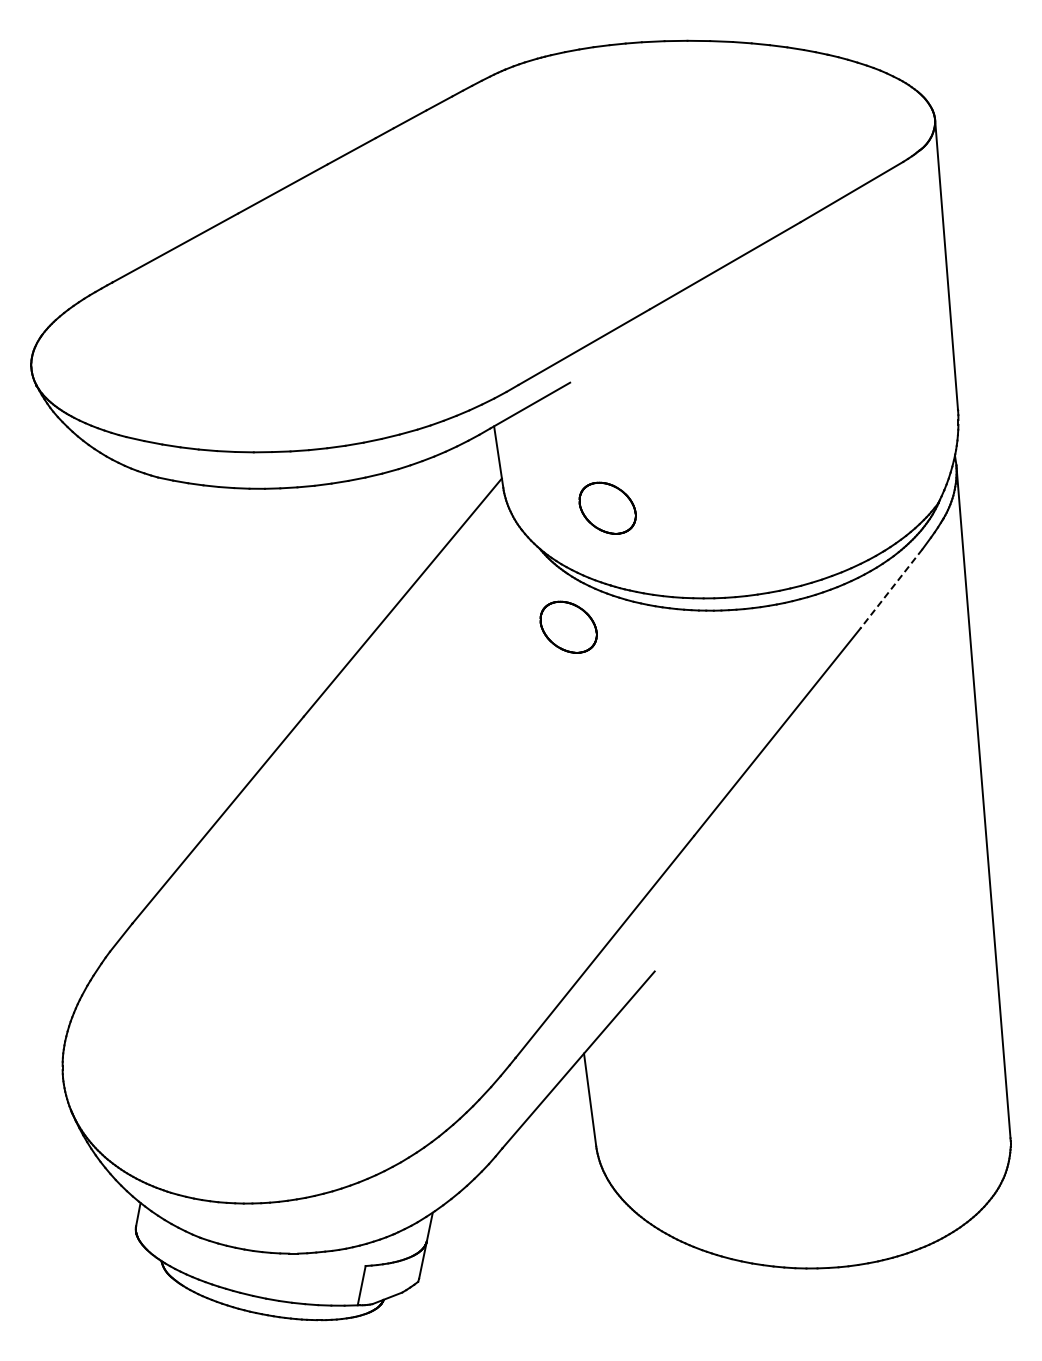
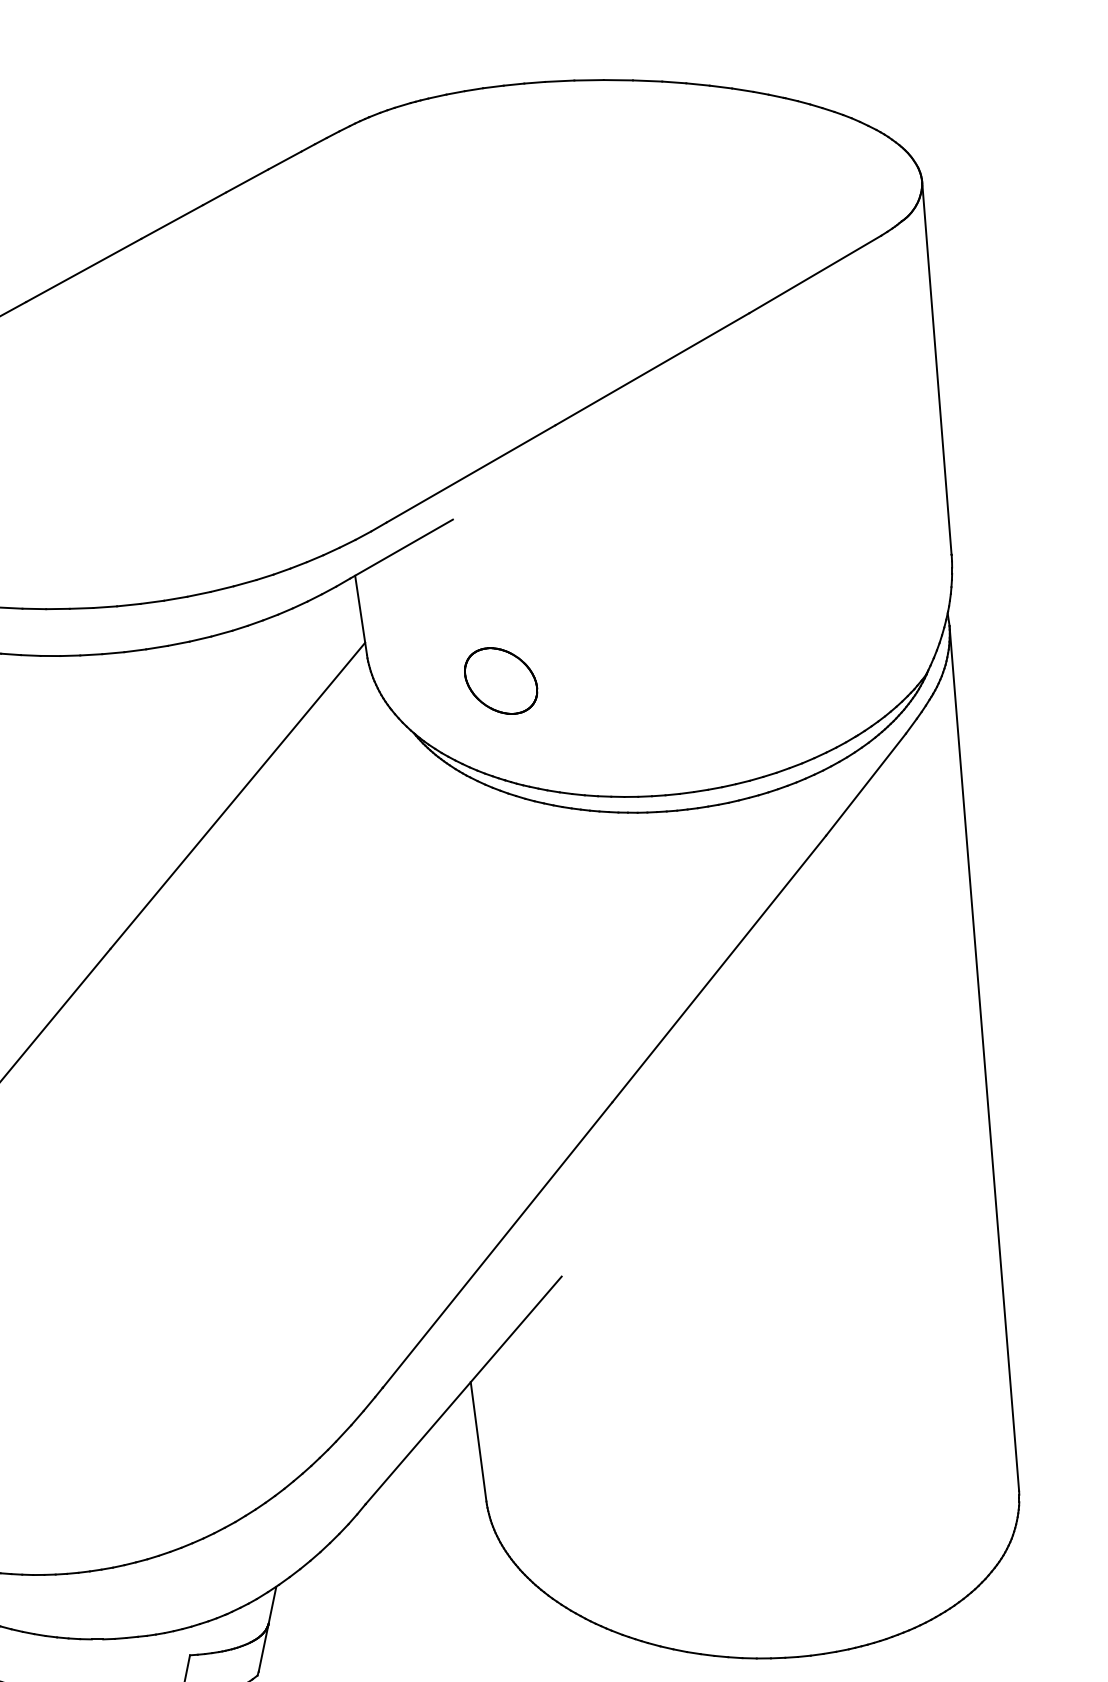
line: (891, 589) -> (866, 785), dashed -> solid
part: (568, 626) -> (450, 833), removed

